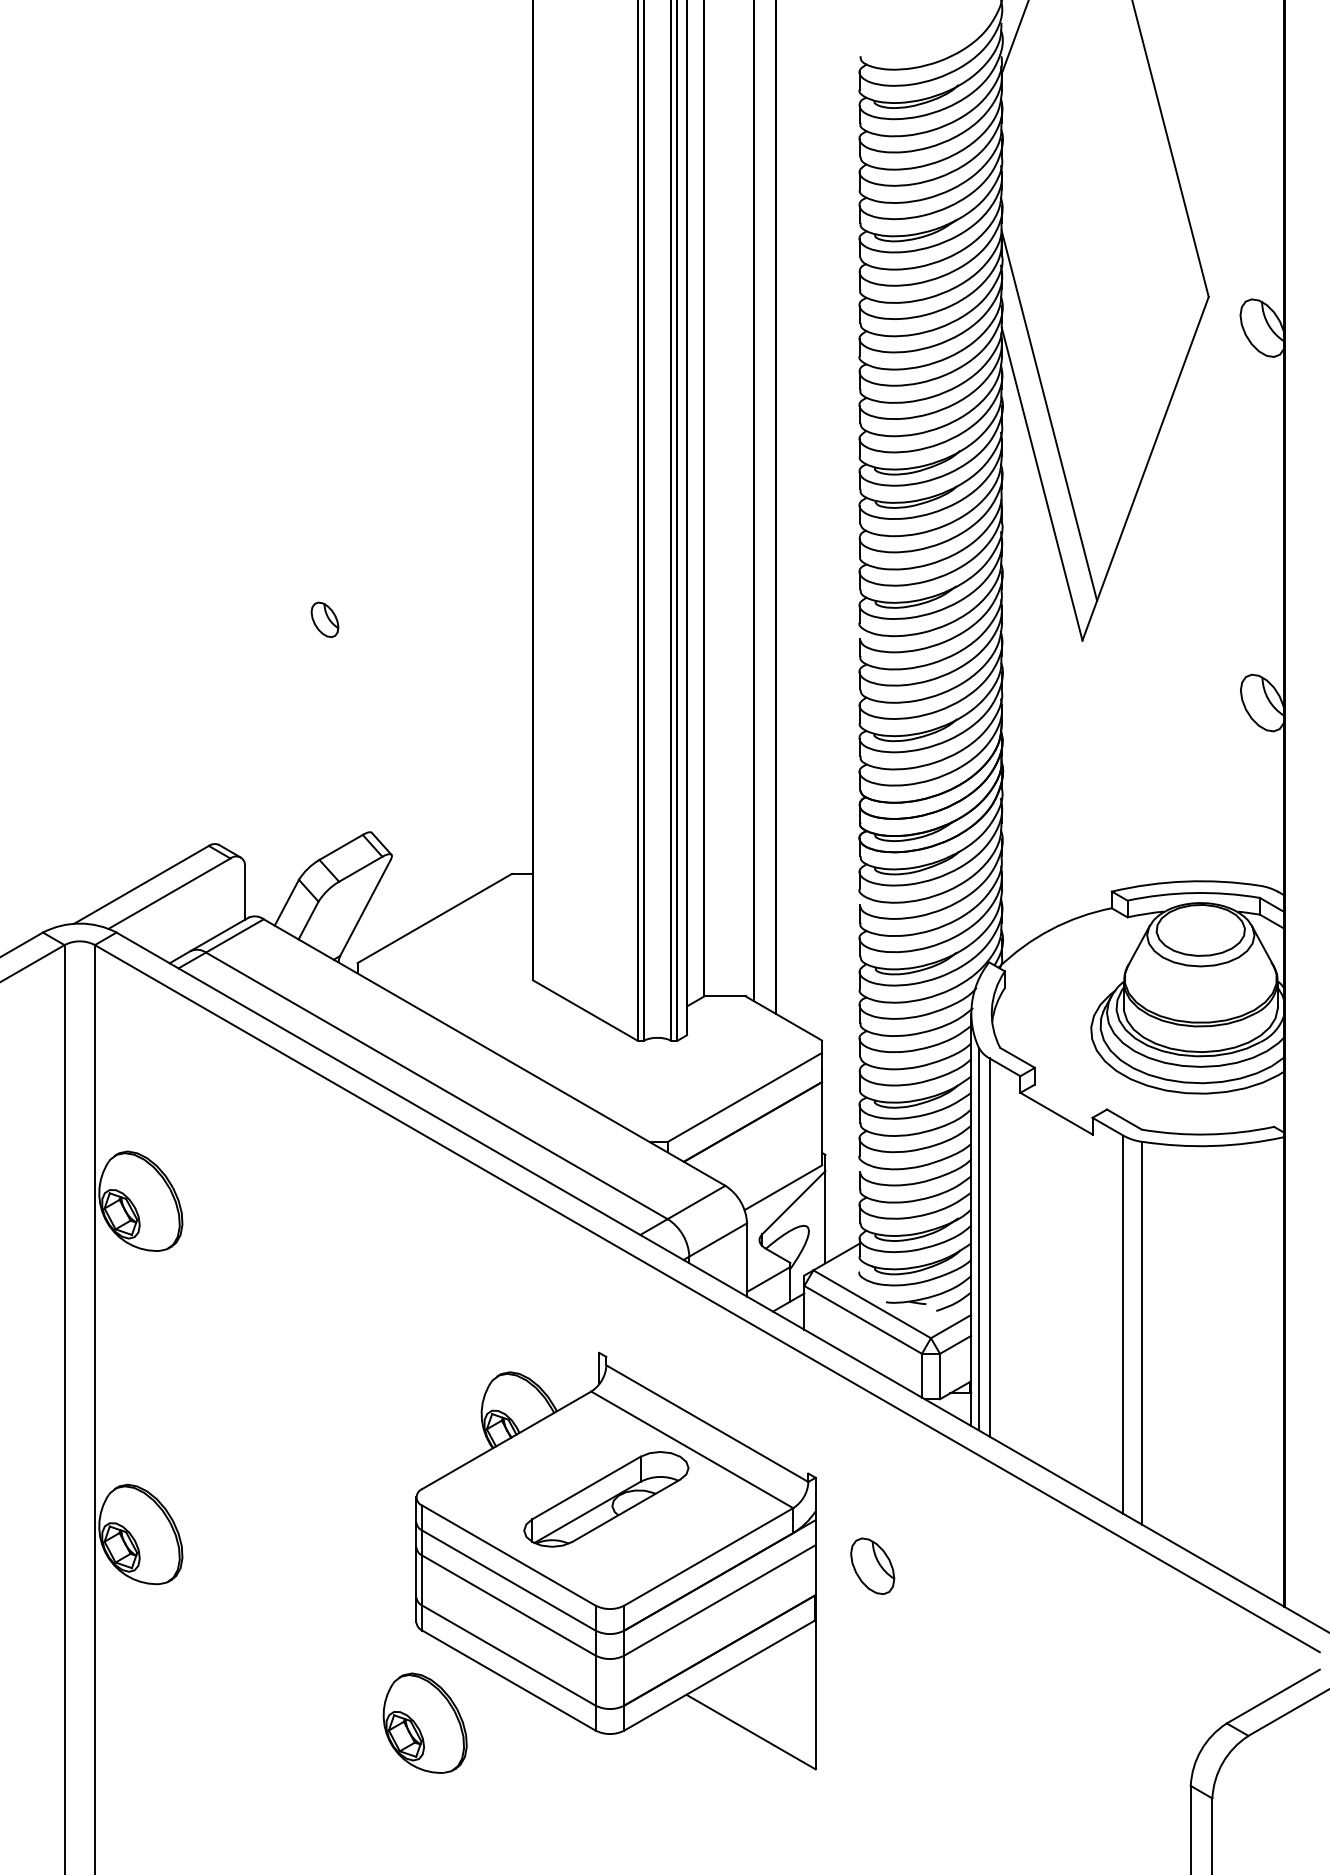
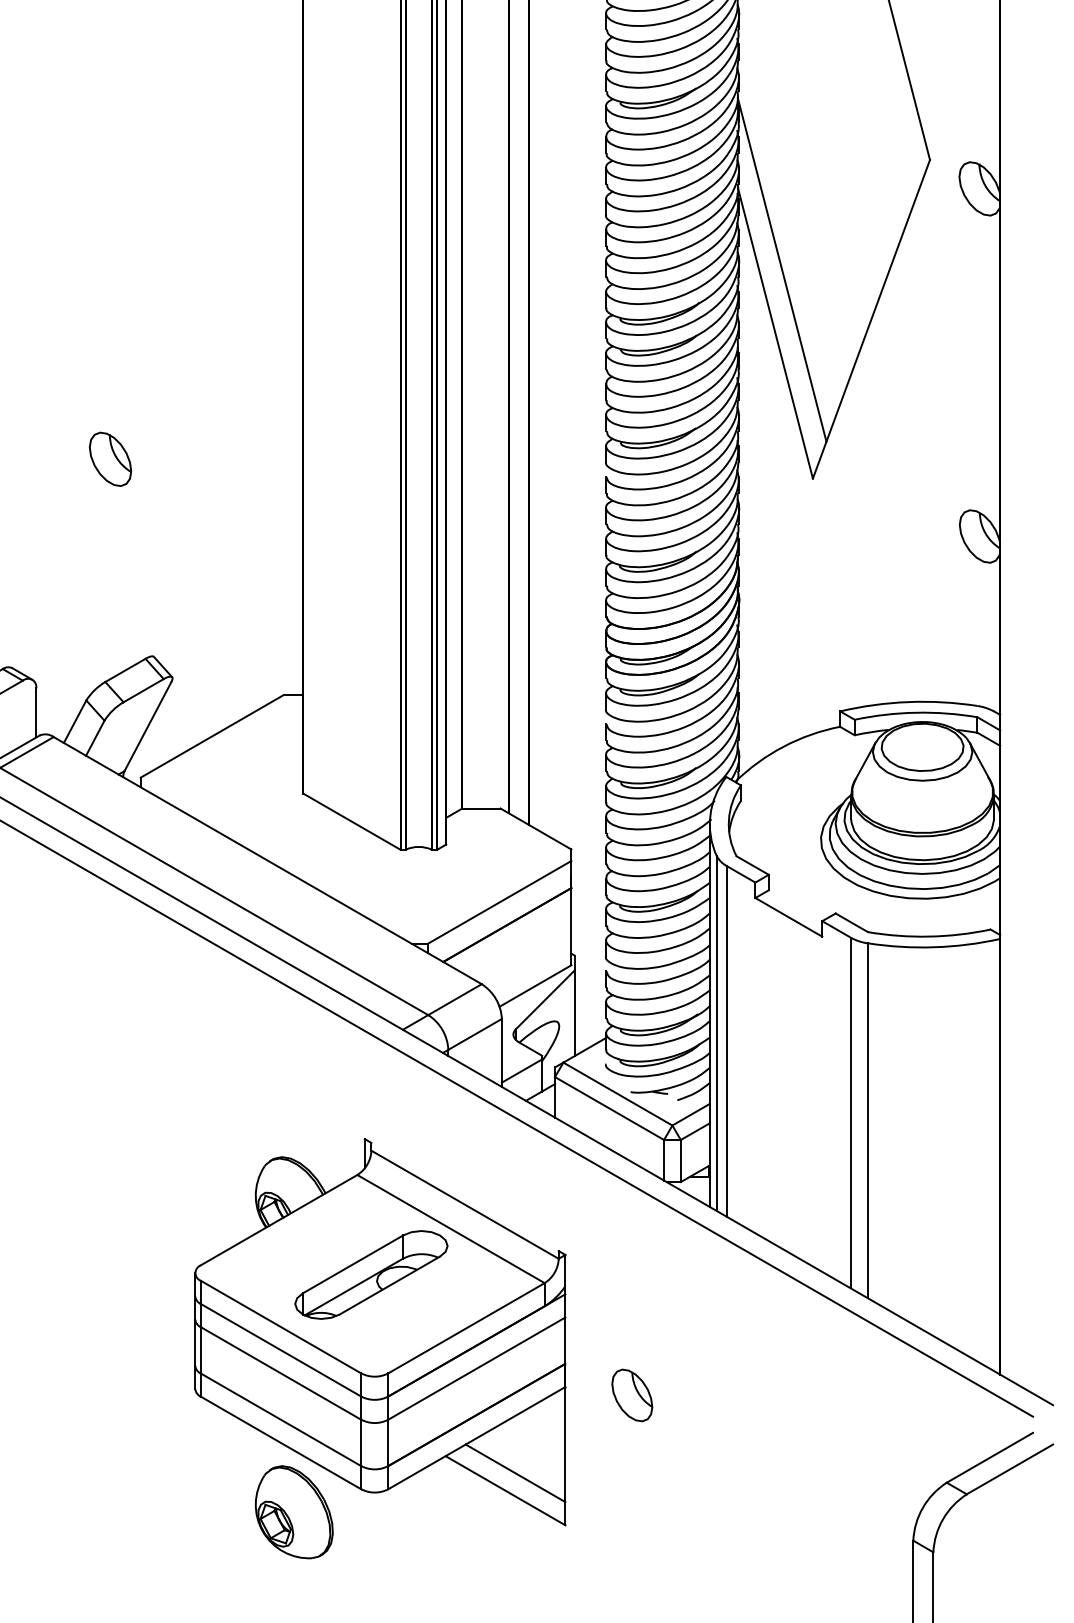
part: (324, 619) -> (110, 459), size x1.67
part: (872, 1566) -> (632, 1395), moved
line: (761, 1713) -> (515, 1473), added
part: (424, 1722) -> (293, 1511), moved

